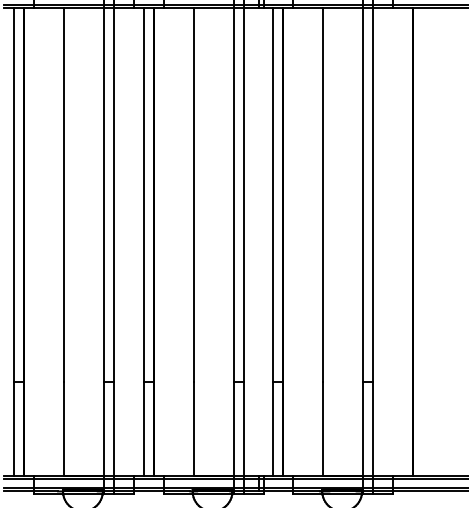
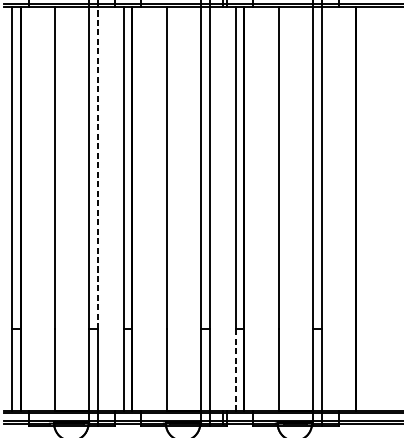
line: (113, 194) -> (97, 167), solid -> dashed
line: (273, 429) -> (235, 370), solid -> dashed

